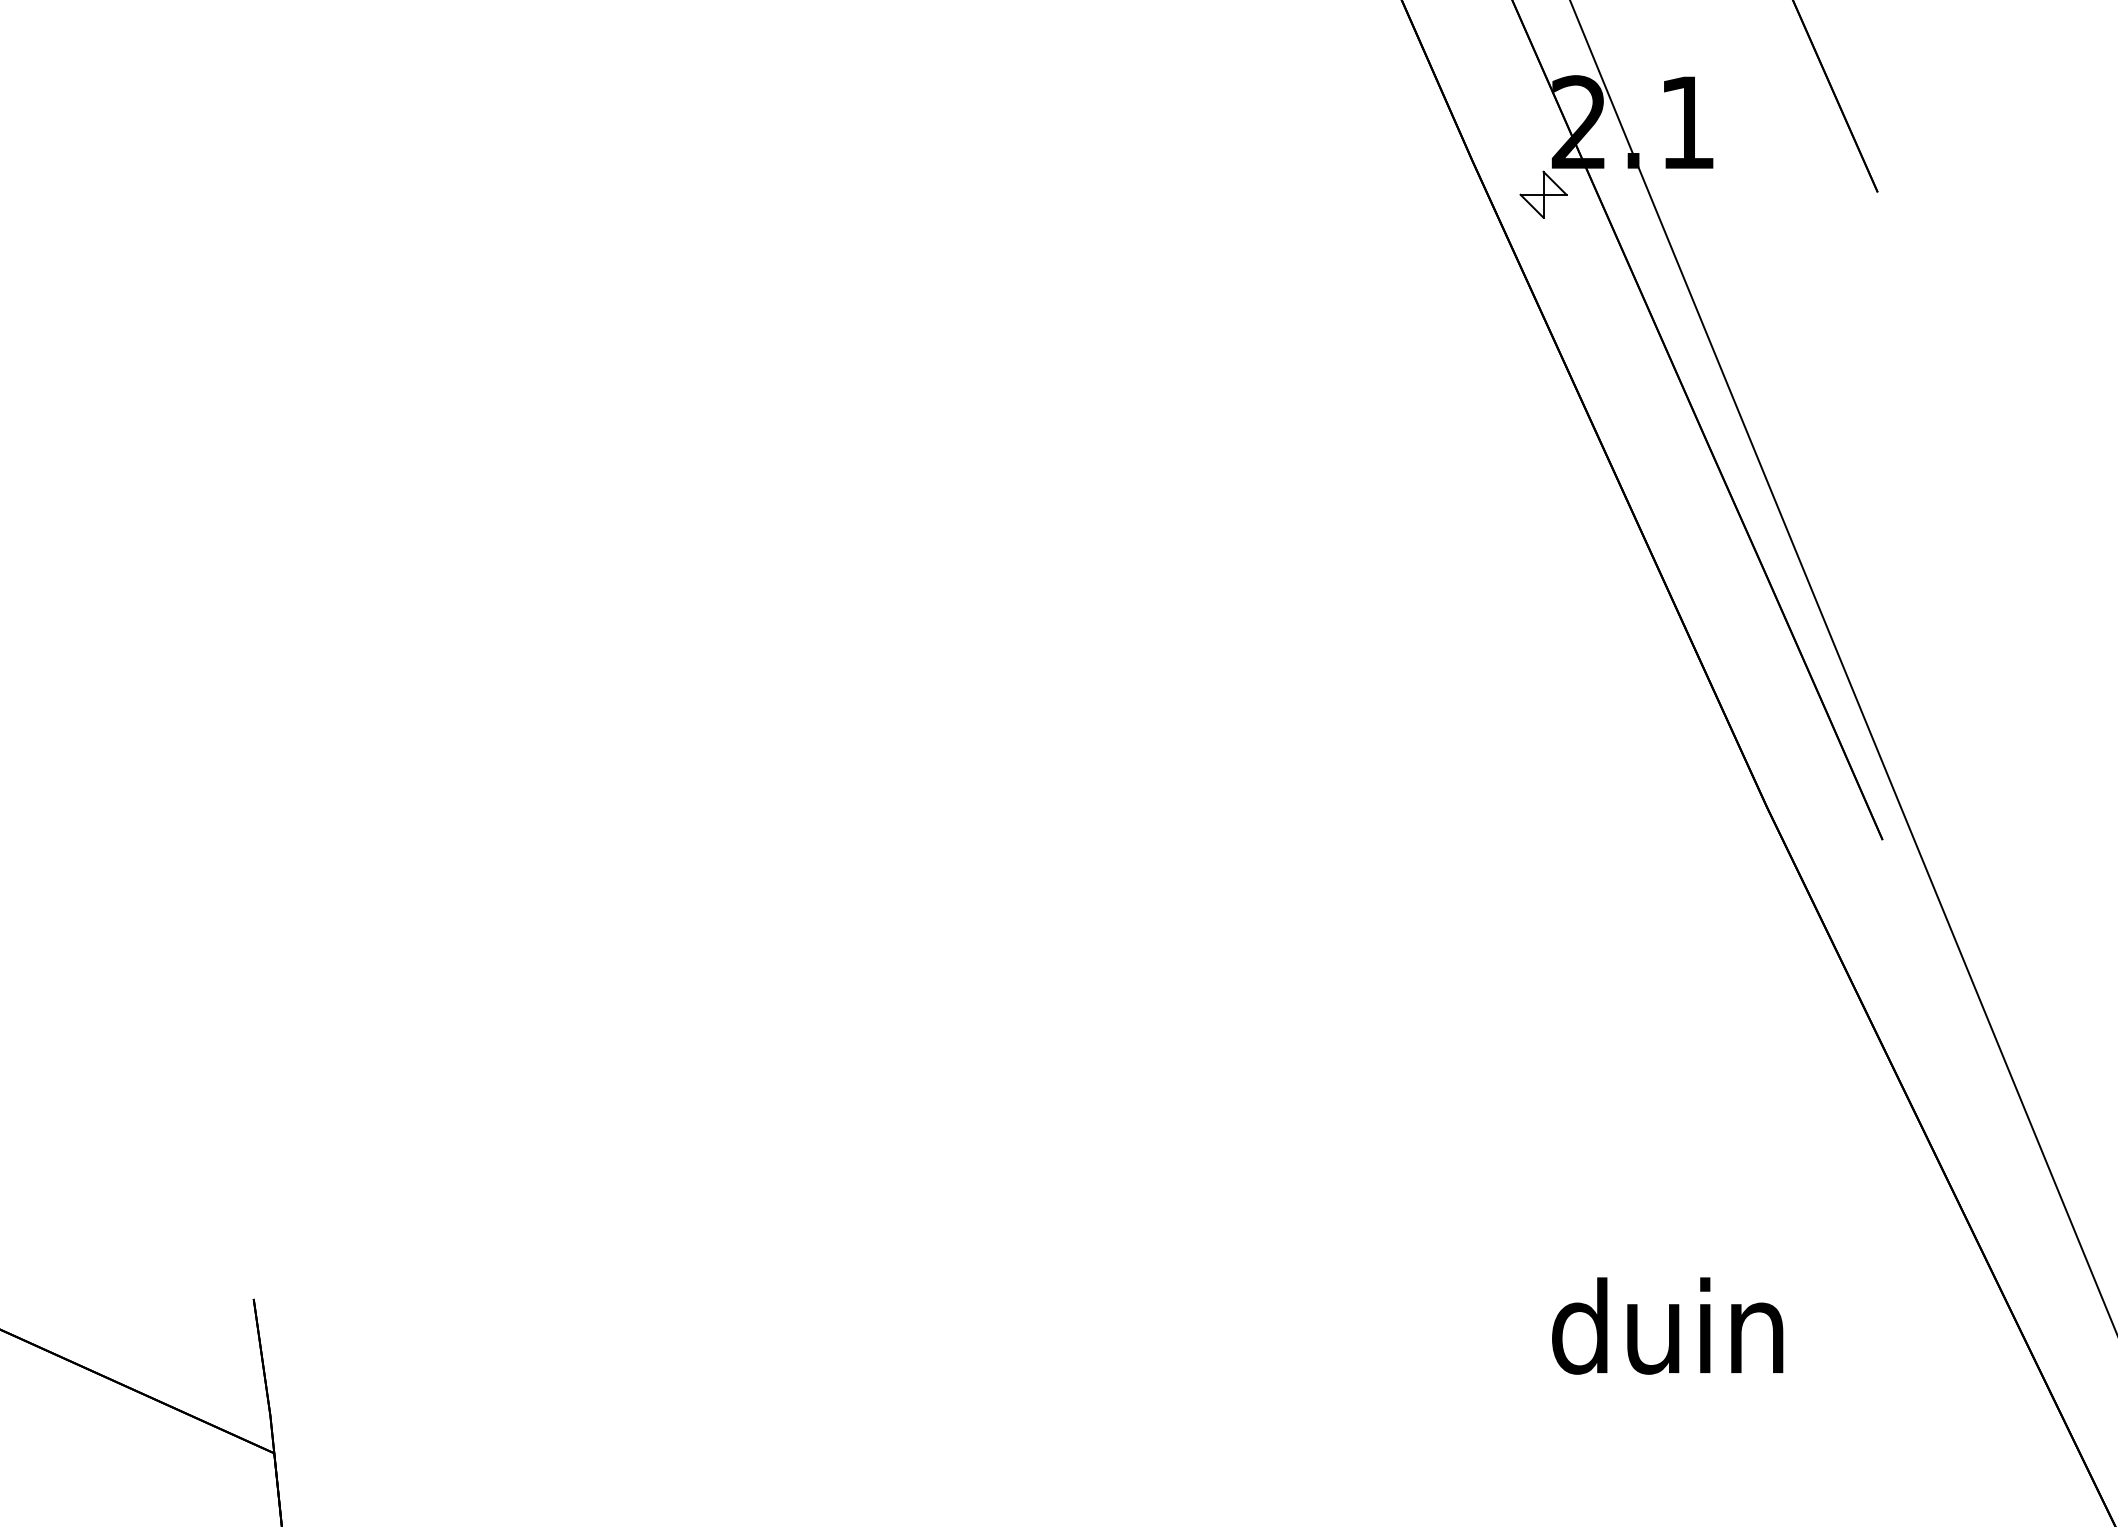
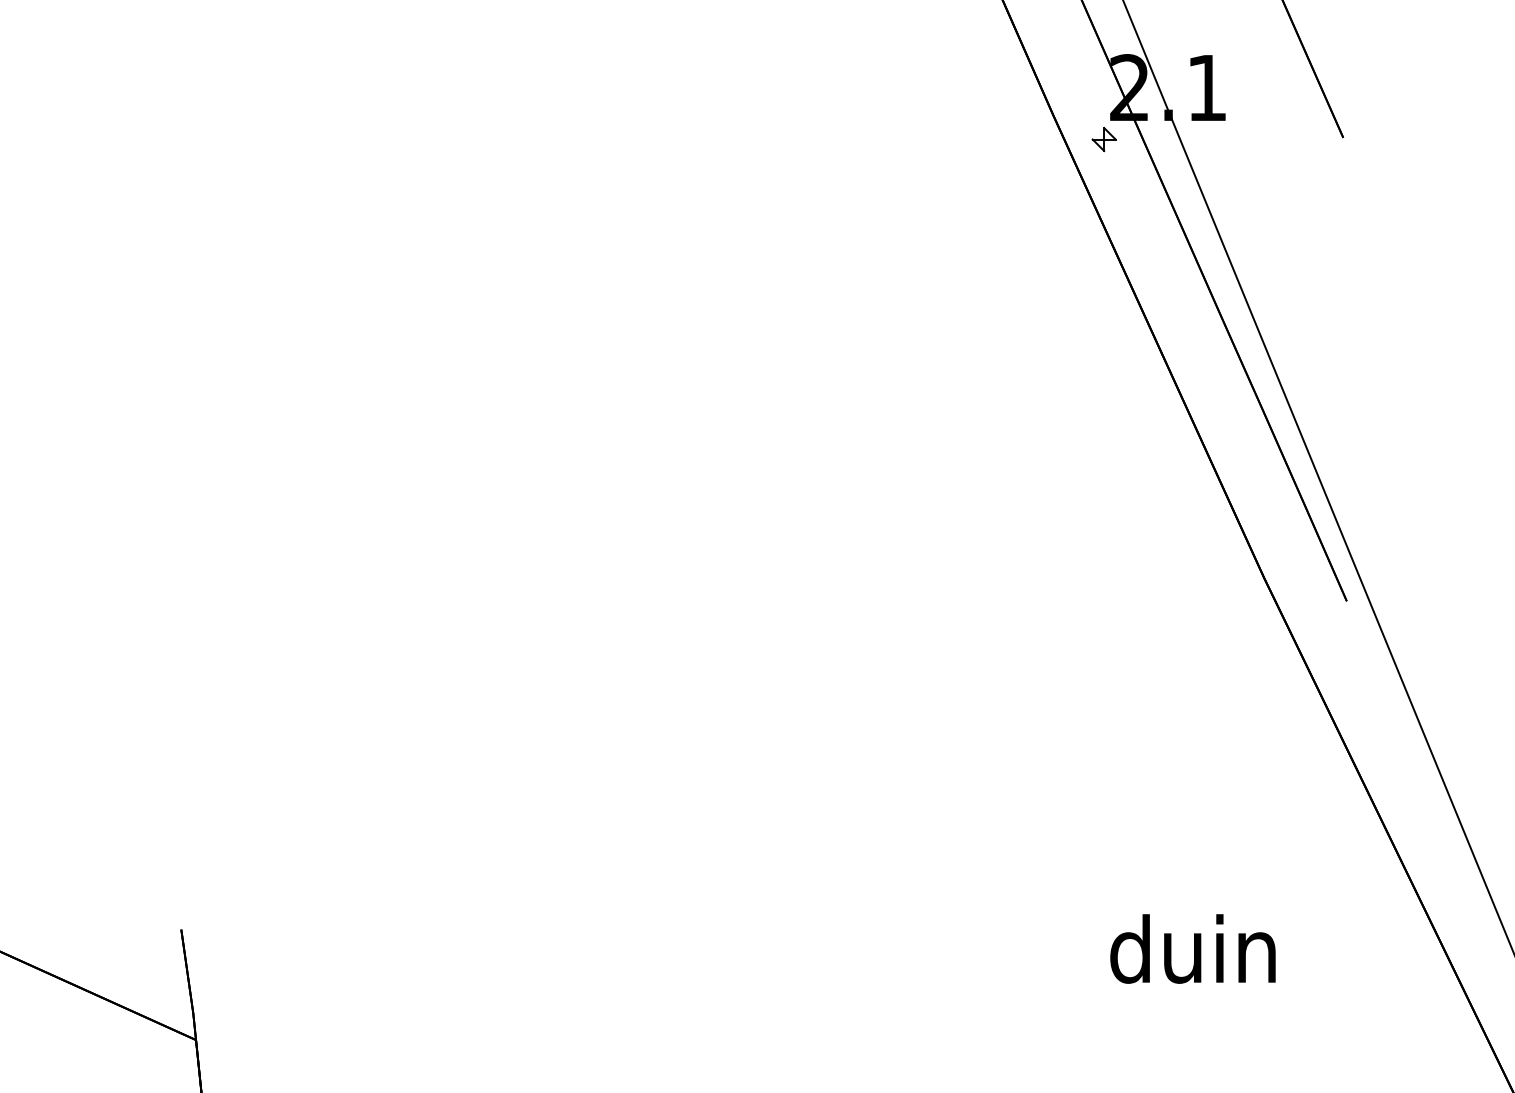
part: (1543, 194) -> (1104, 139), size x0.7

